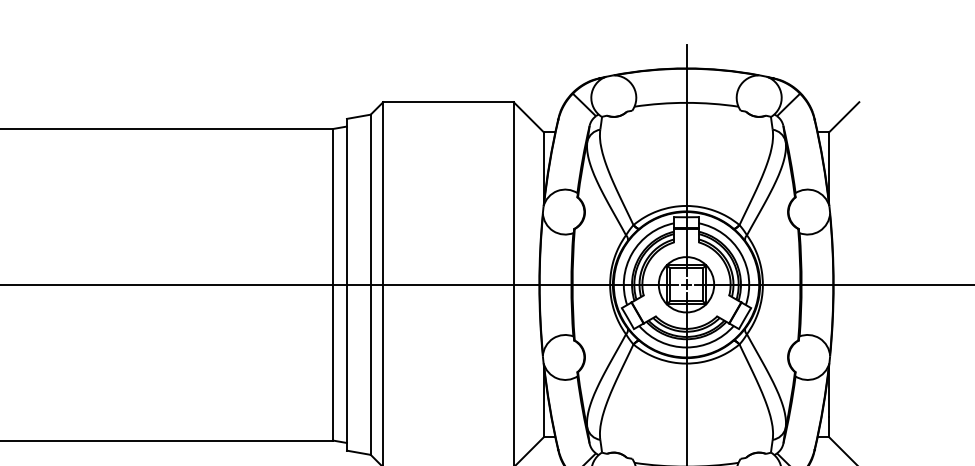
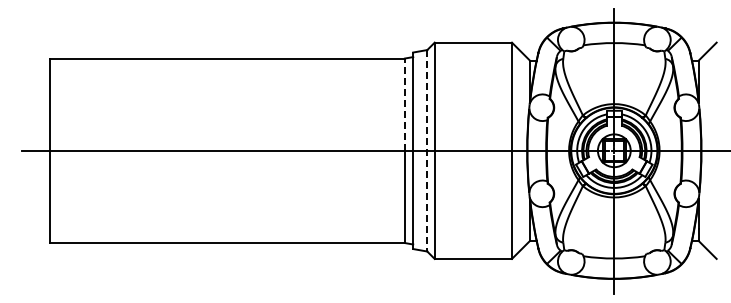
line: (332, 206) -> (404, 104), solid -> dashed
line: (371, 284) -> (427, 150), solid -> dashed

